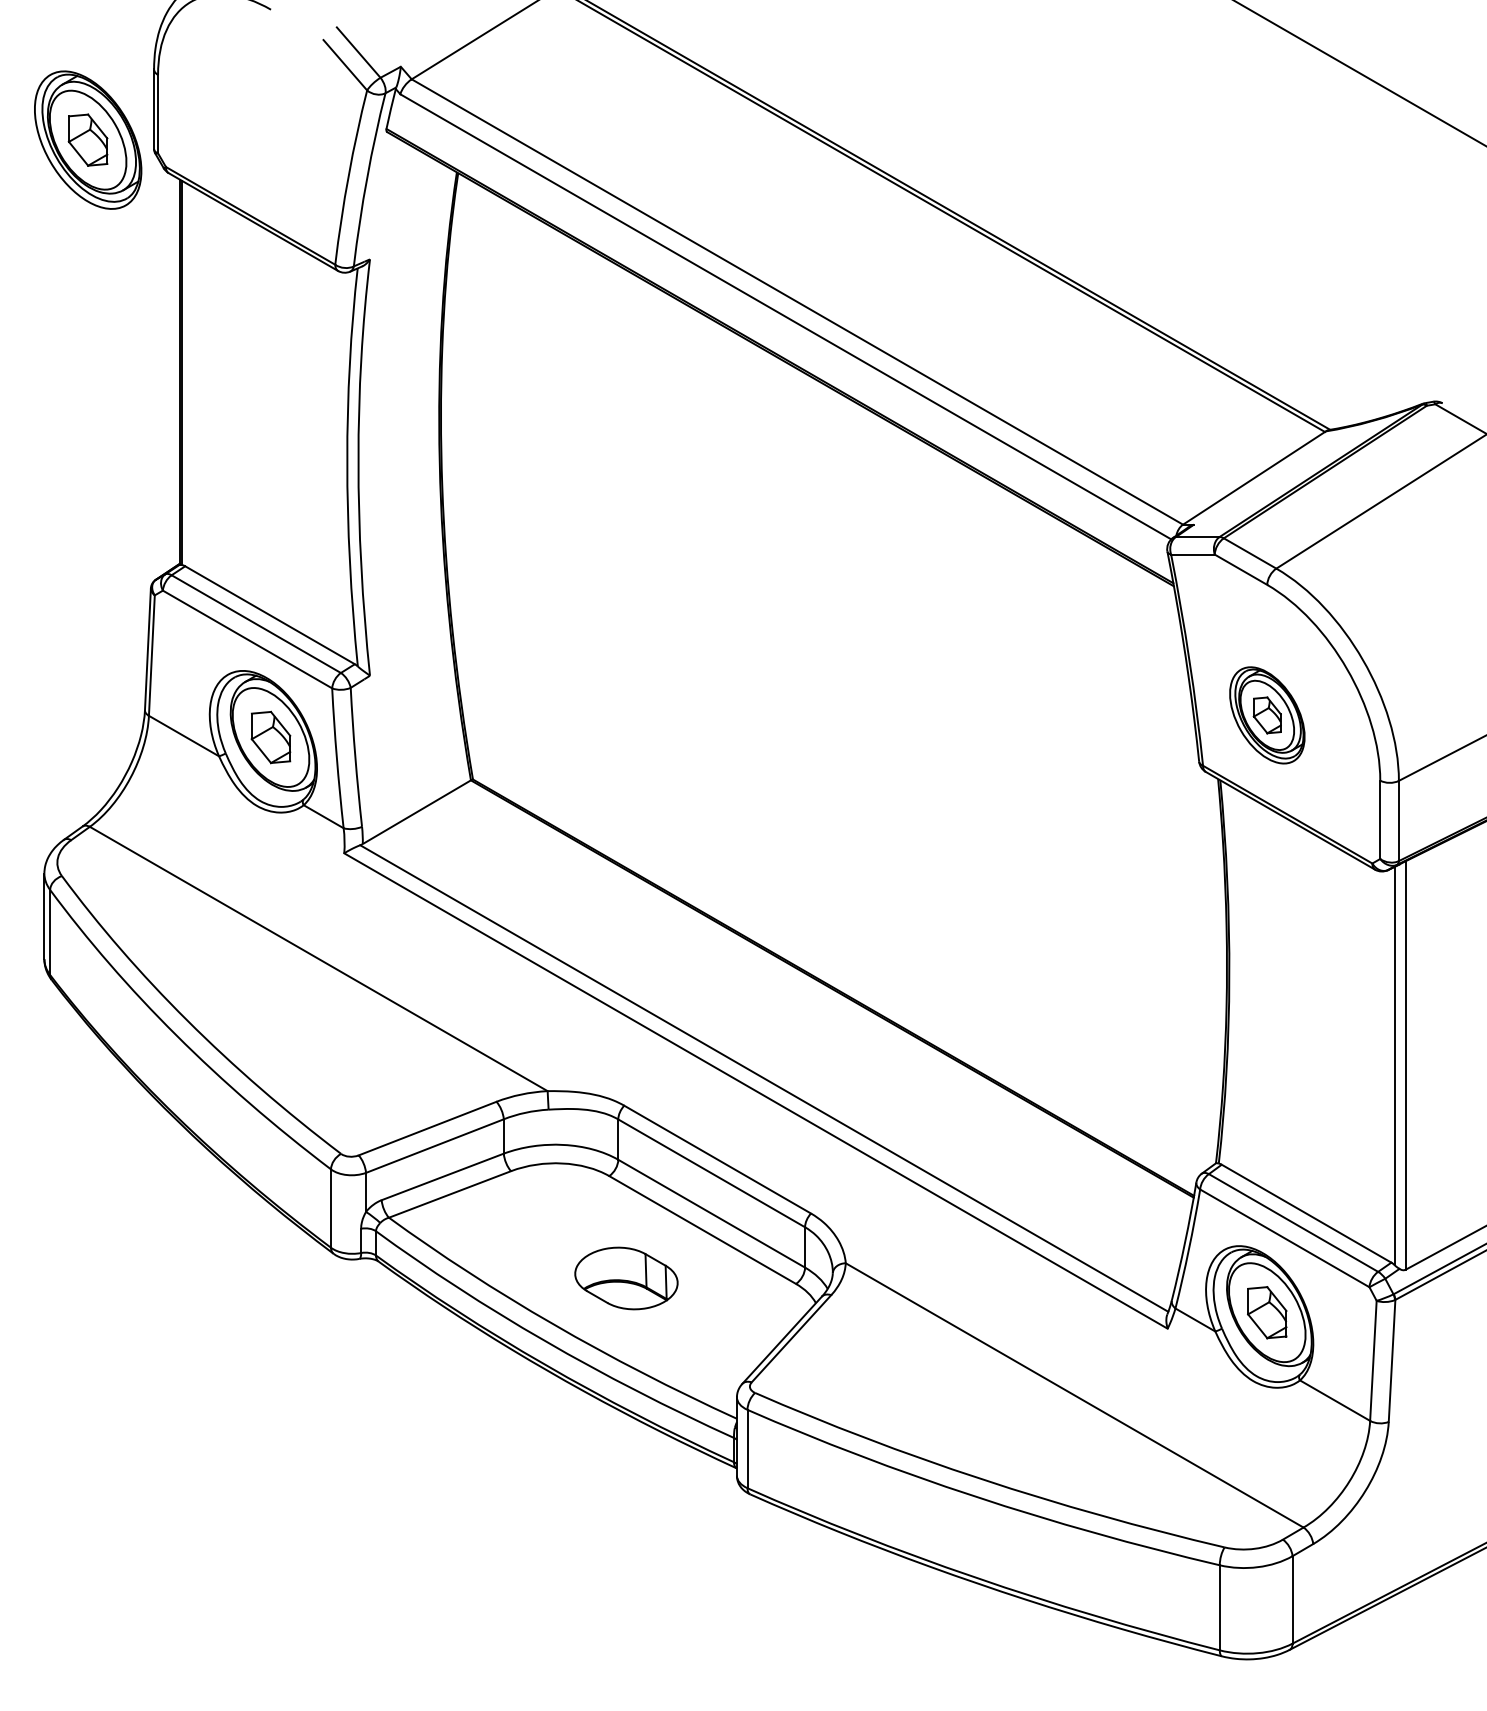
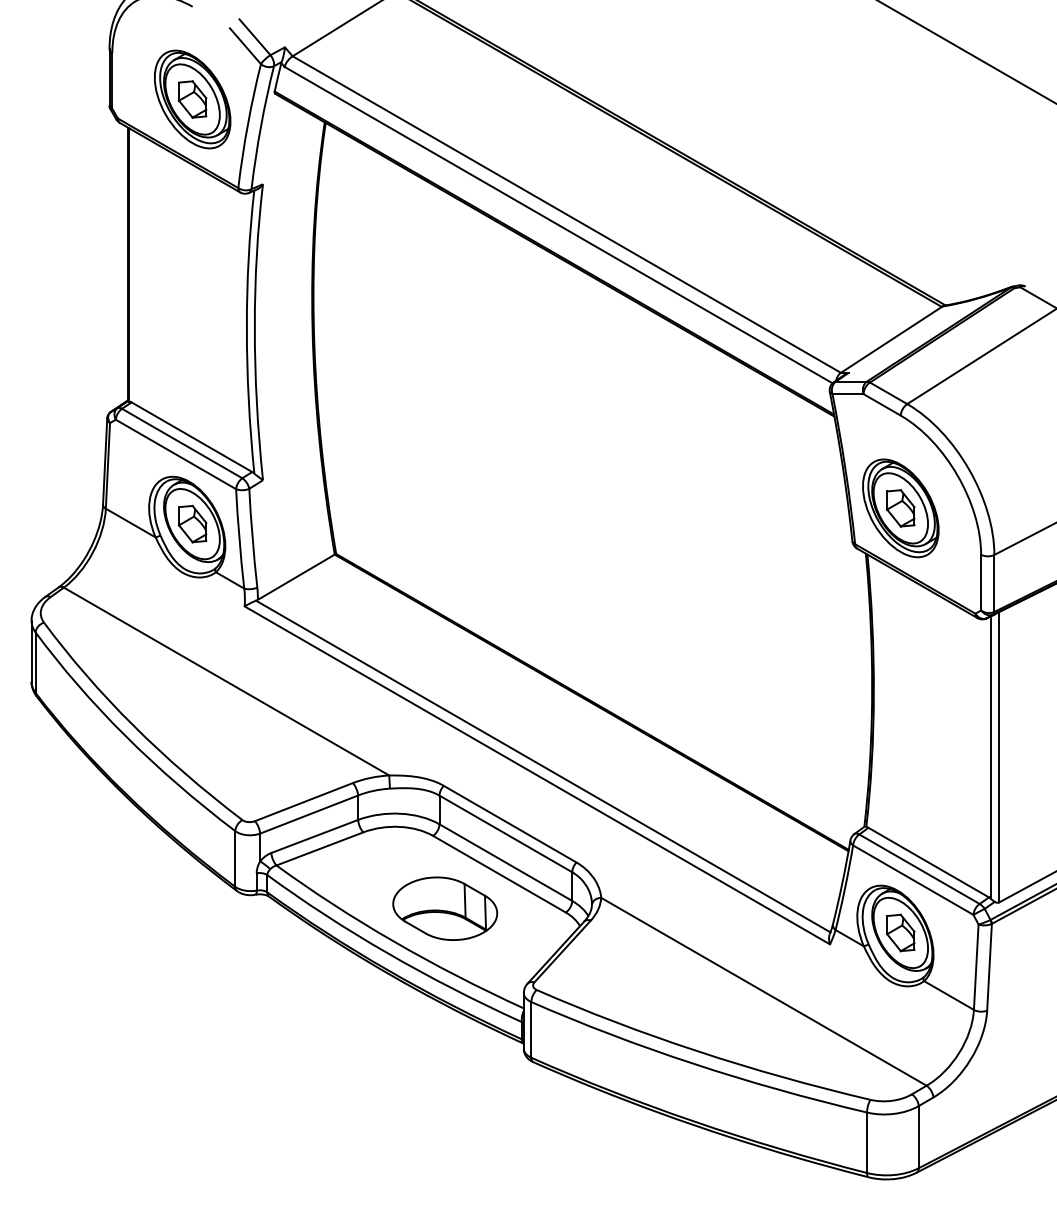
part: (87, 140) -> (192, 99), moved
part: (1266, 715) -> (900, 508), size x1.43
part: (626, 1278) -> (445, 908), size x1.43

